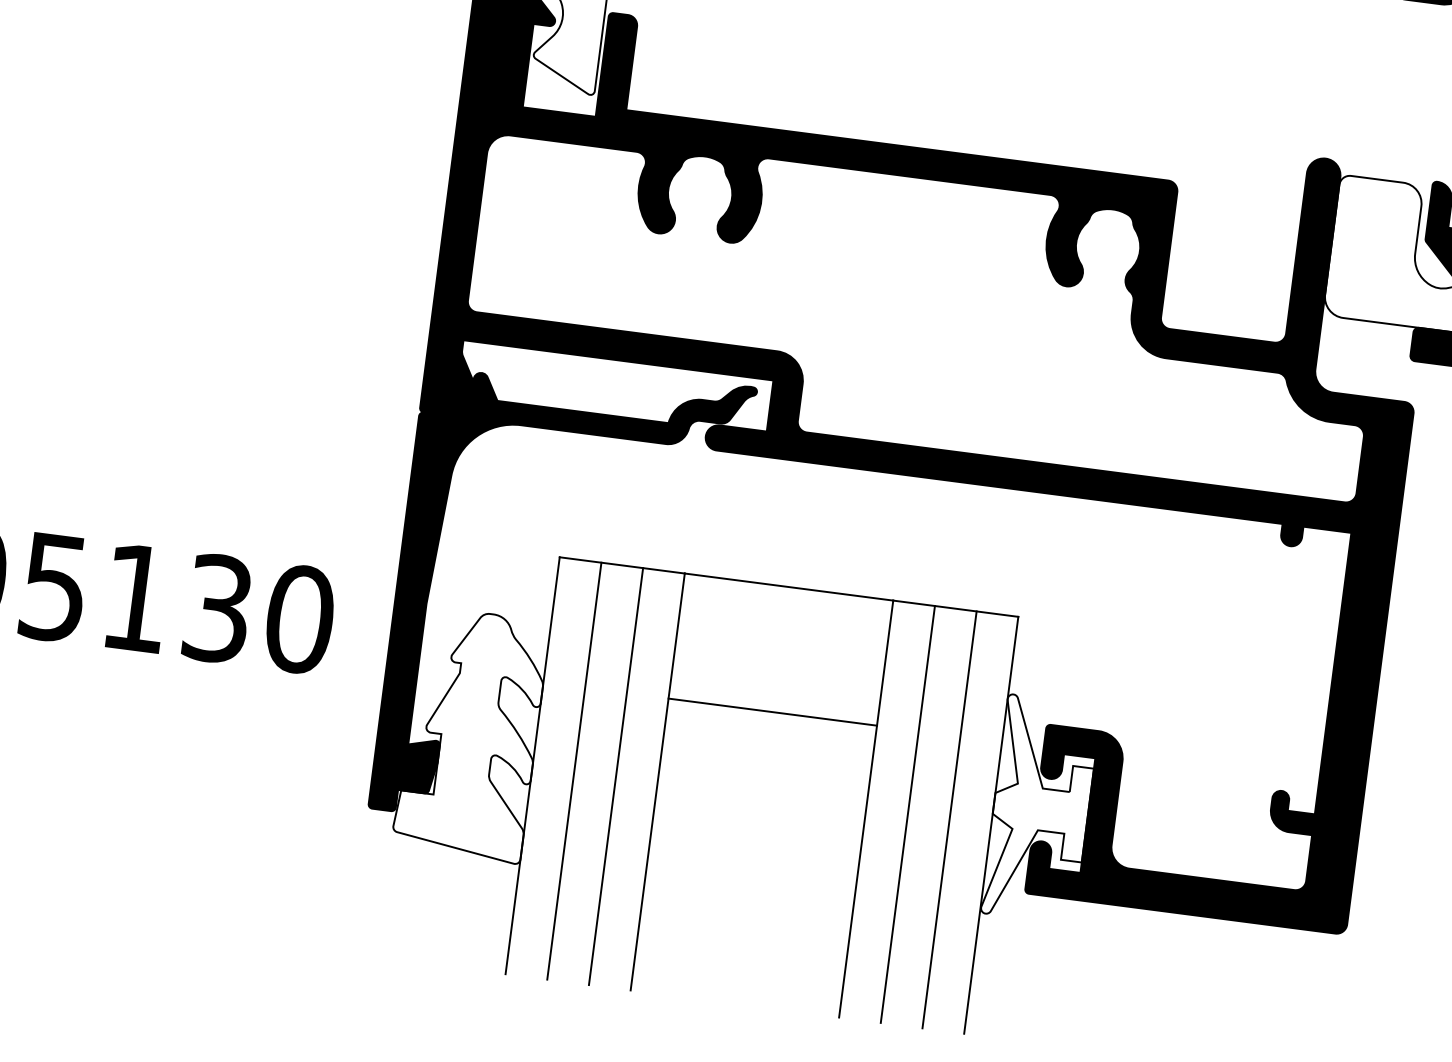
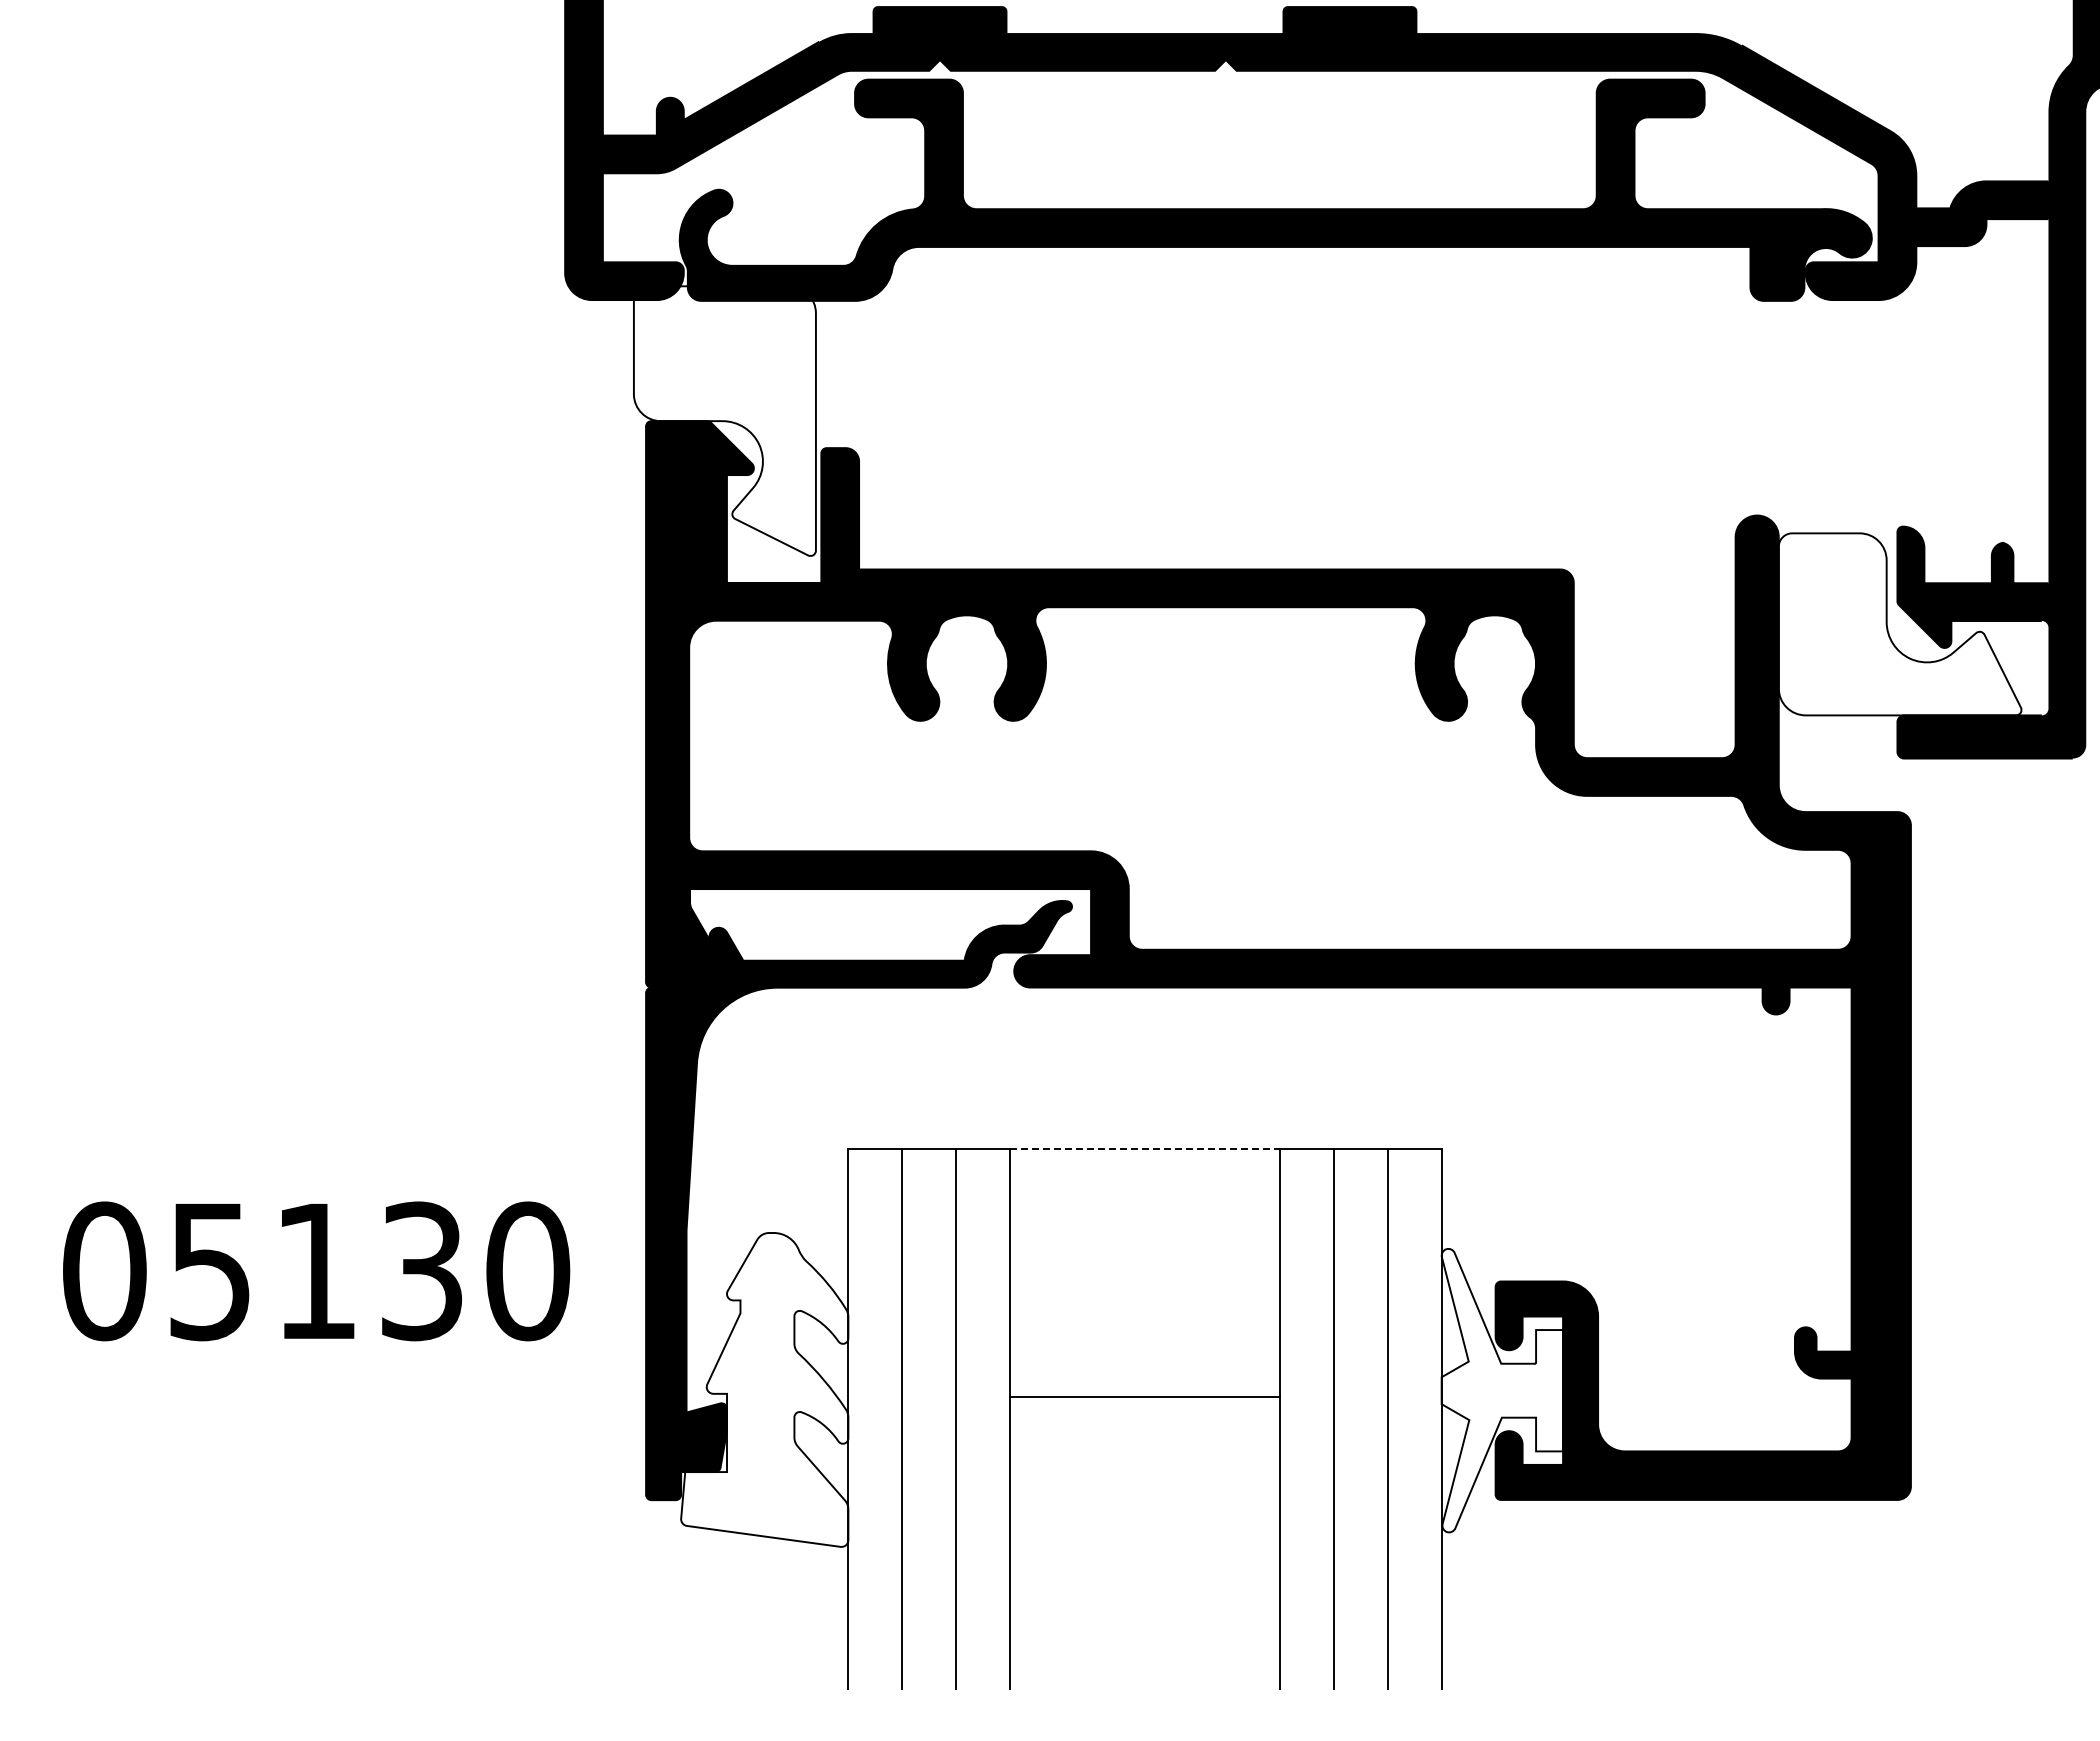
line: (789, 587) -> (1145, 1149), solid -> dashed
line: (772, 712) -> (1144, 1397), moved

